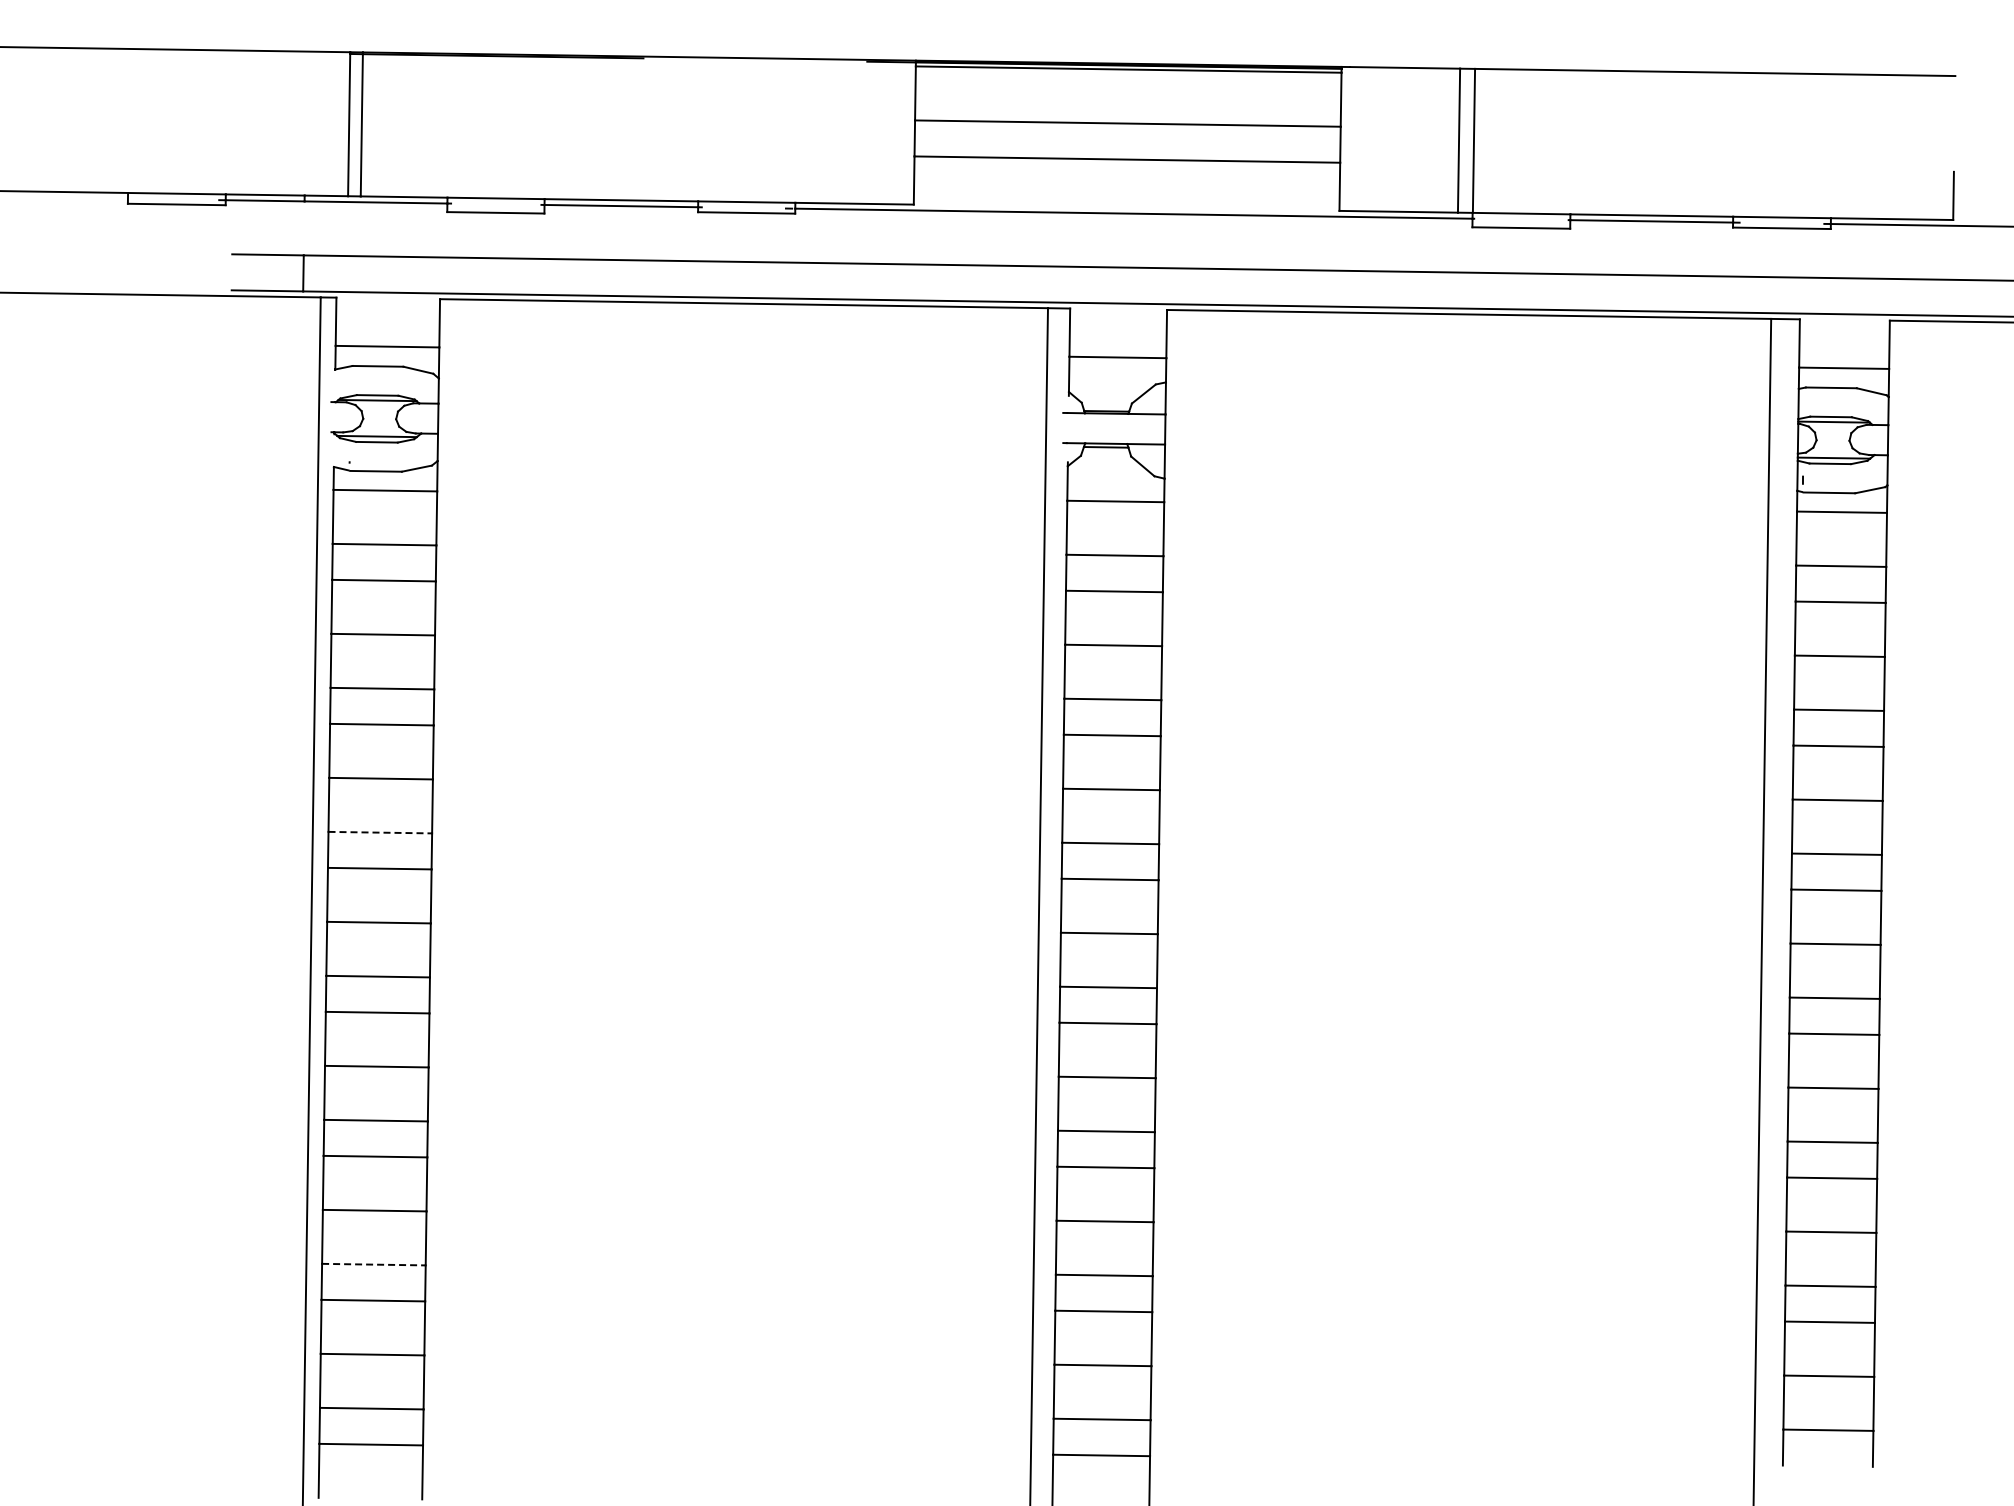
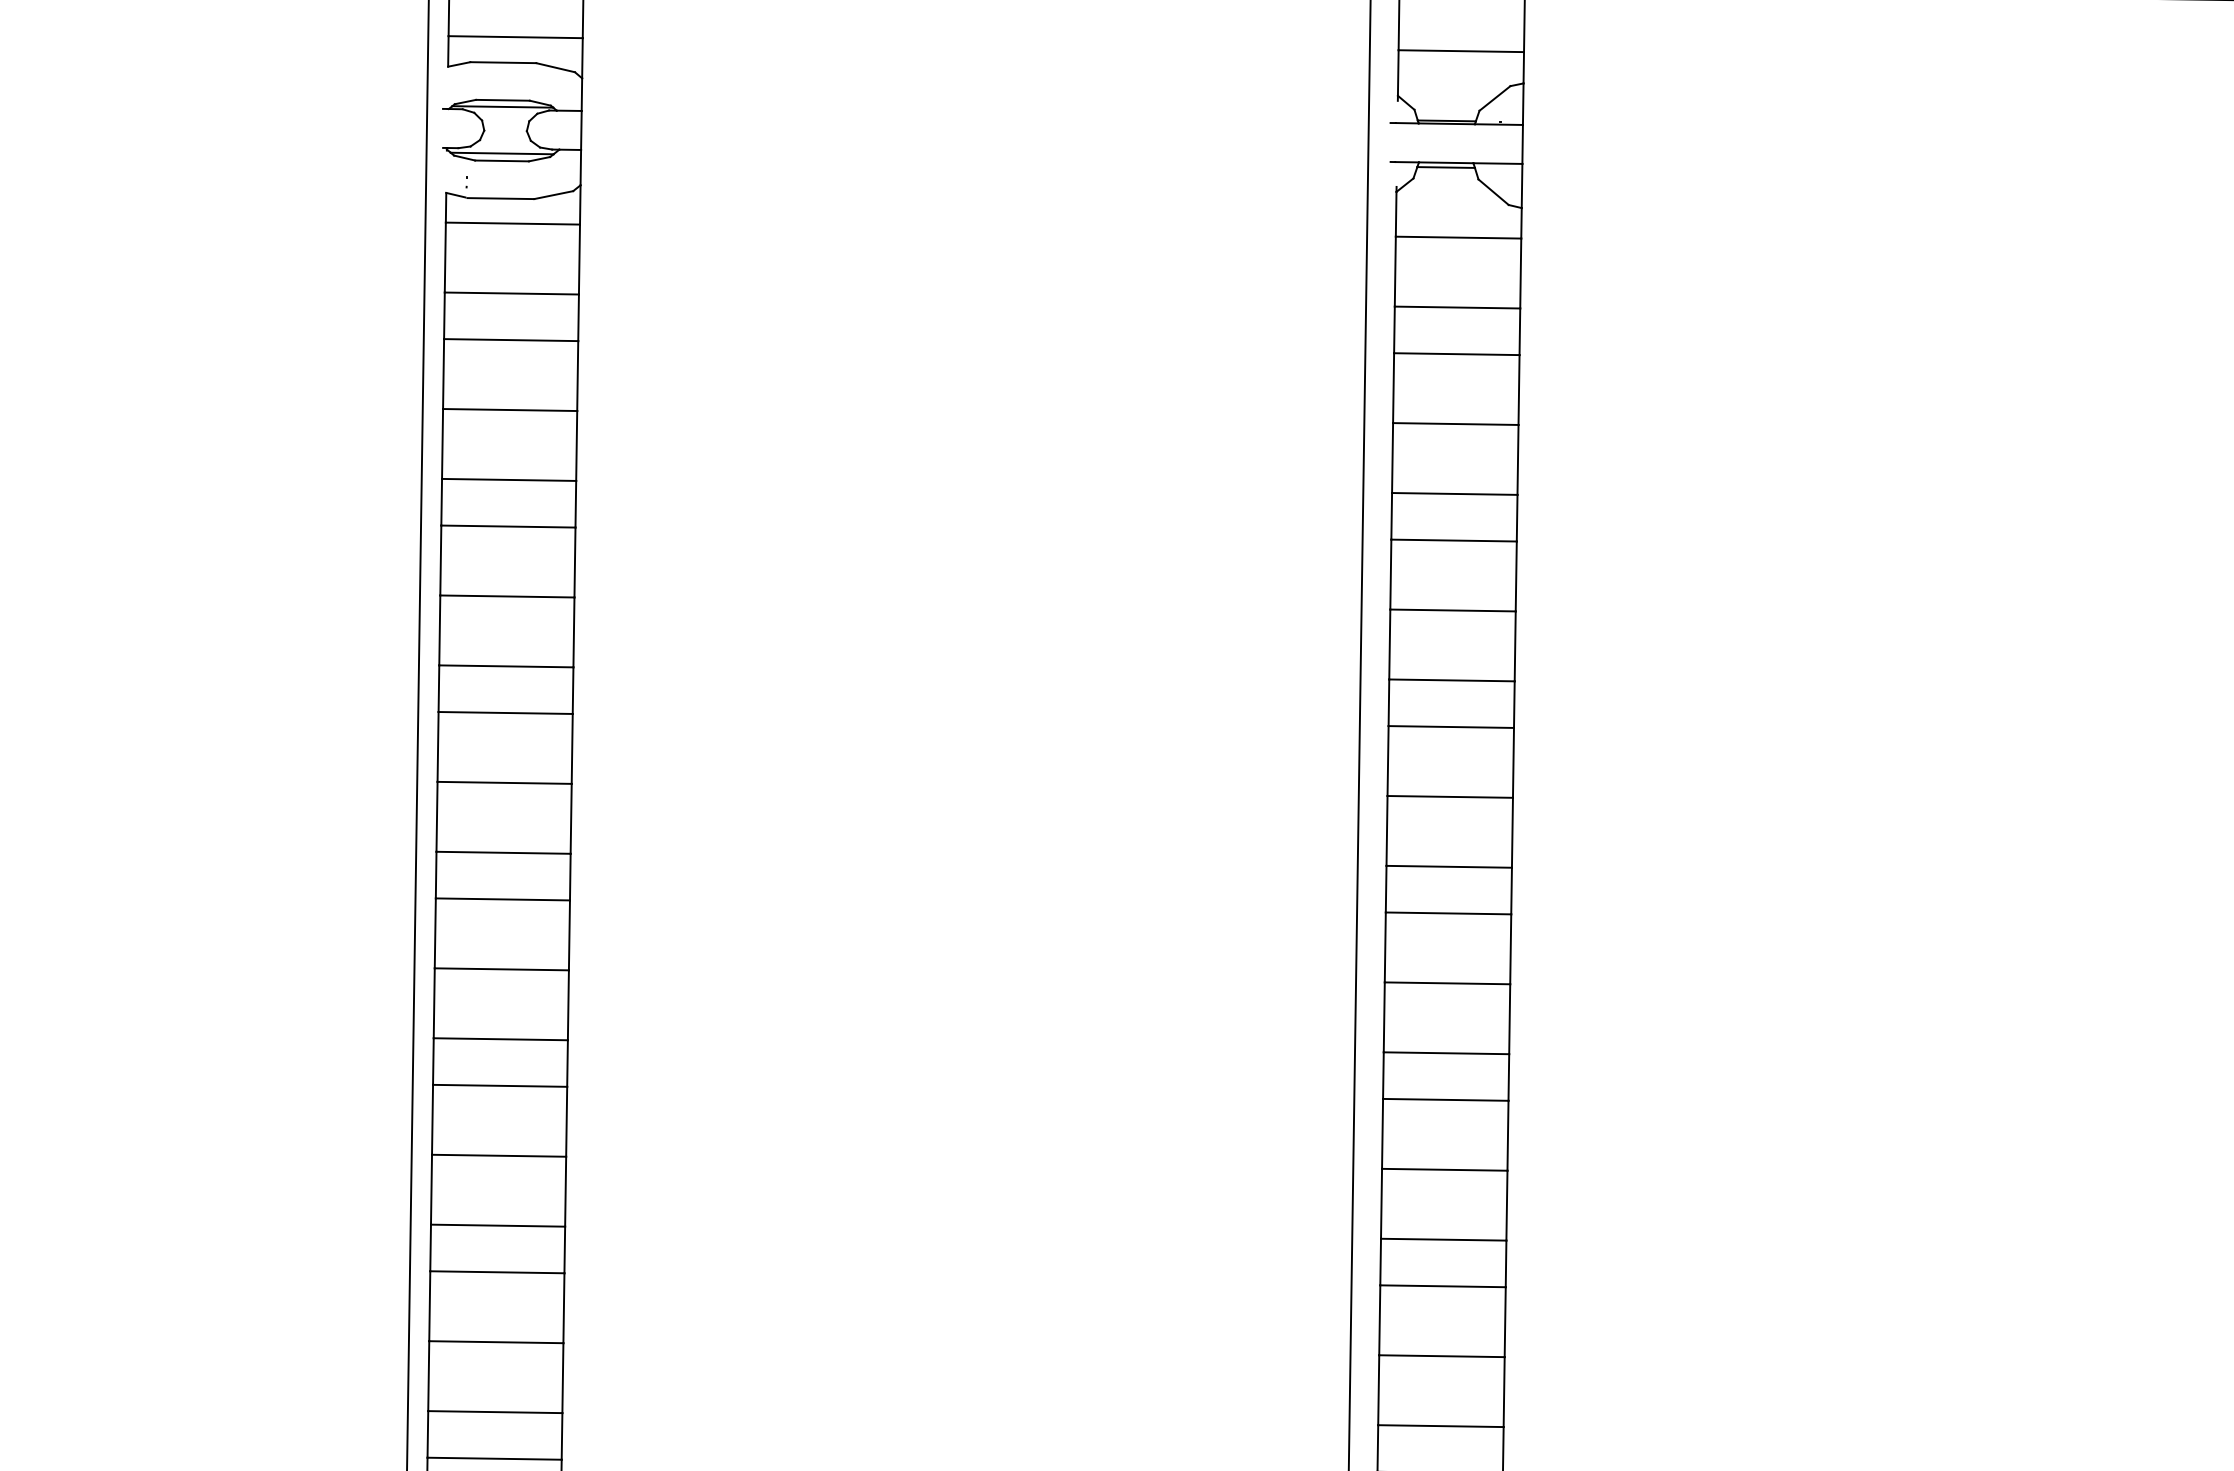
line: (380, 832) -> (506, 666), dashed -> solid
line: (373, 1264) -> (497, 1225), dashed -> solid

